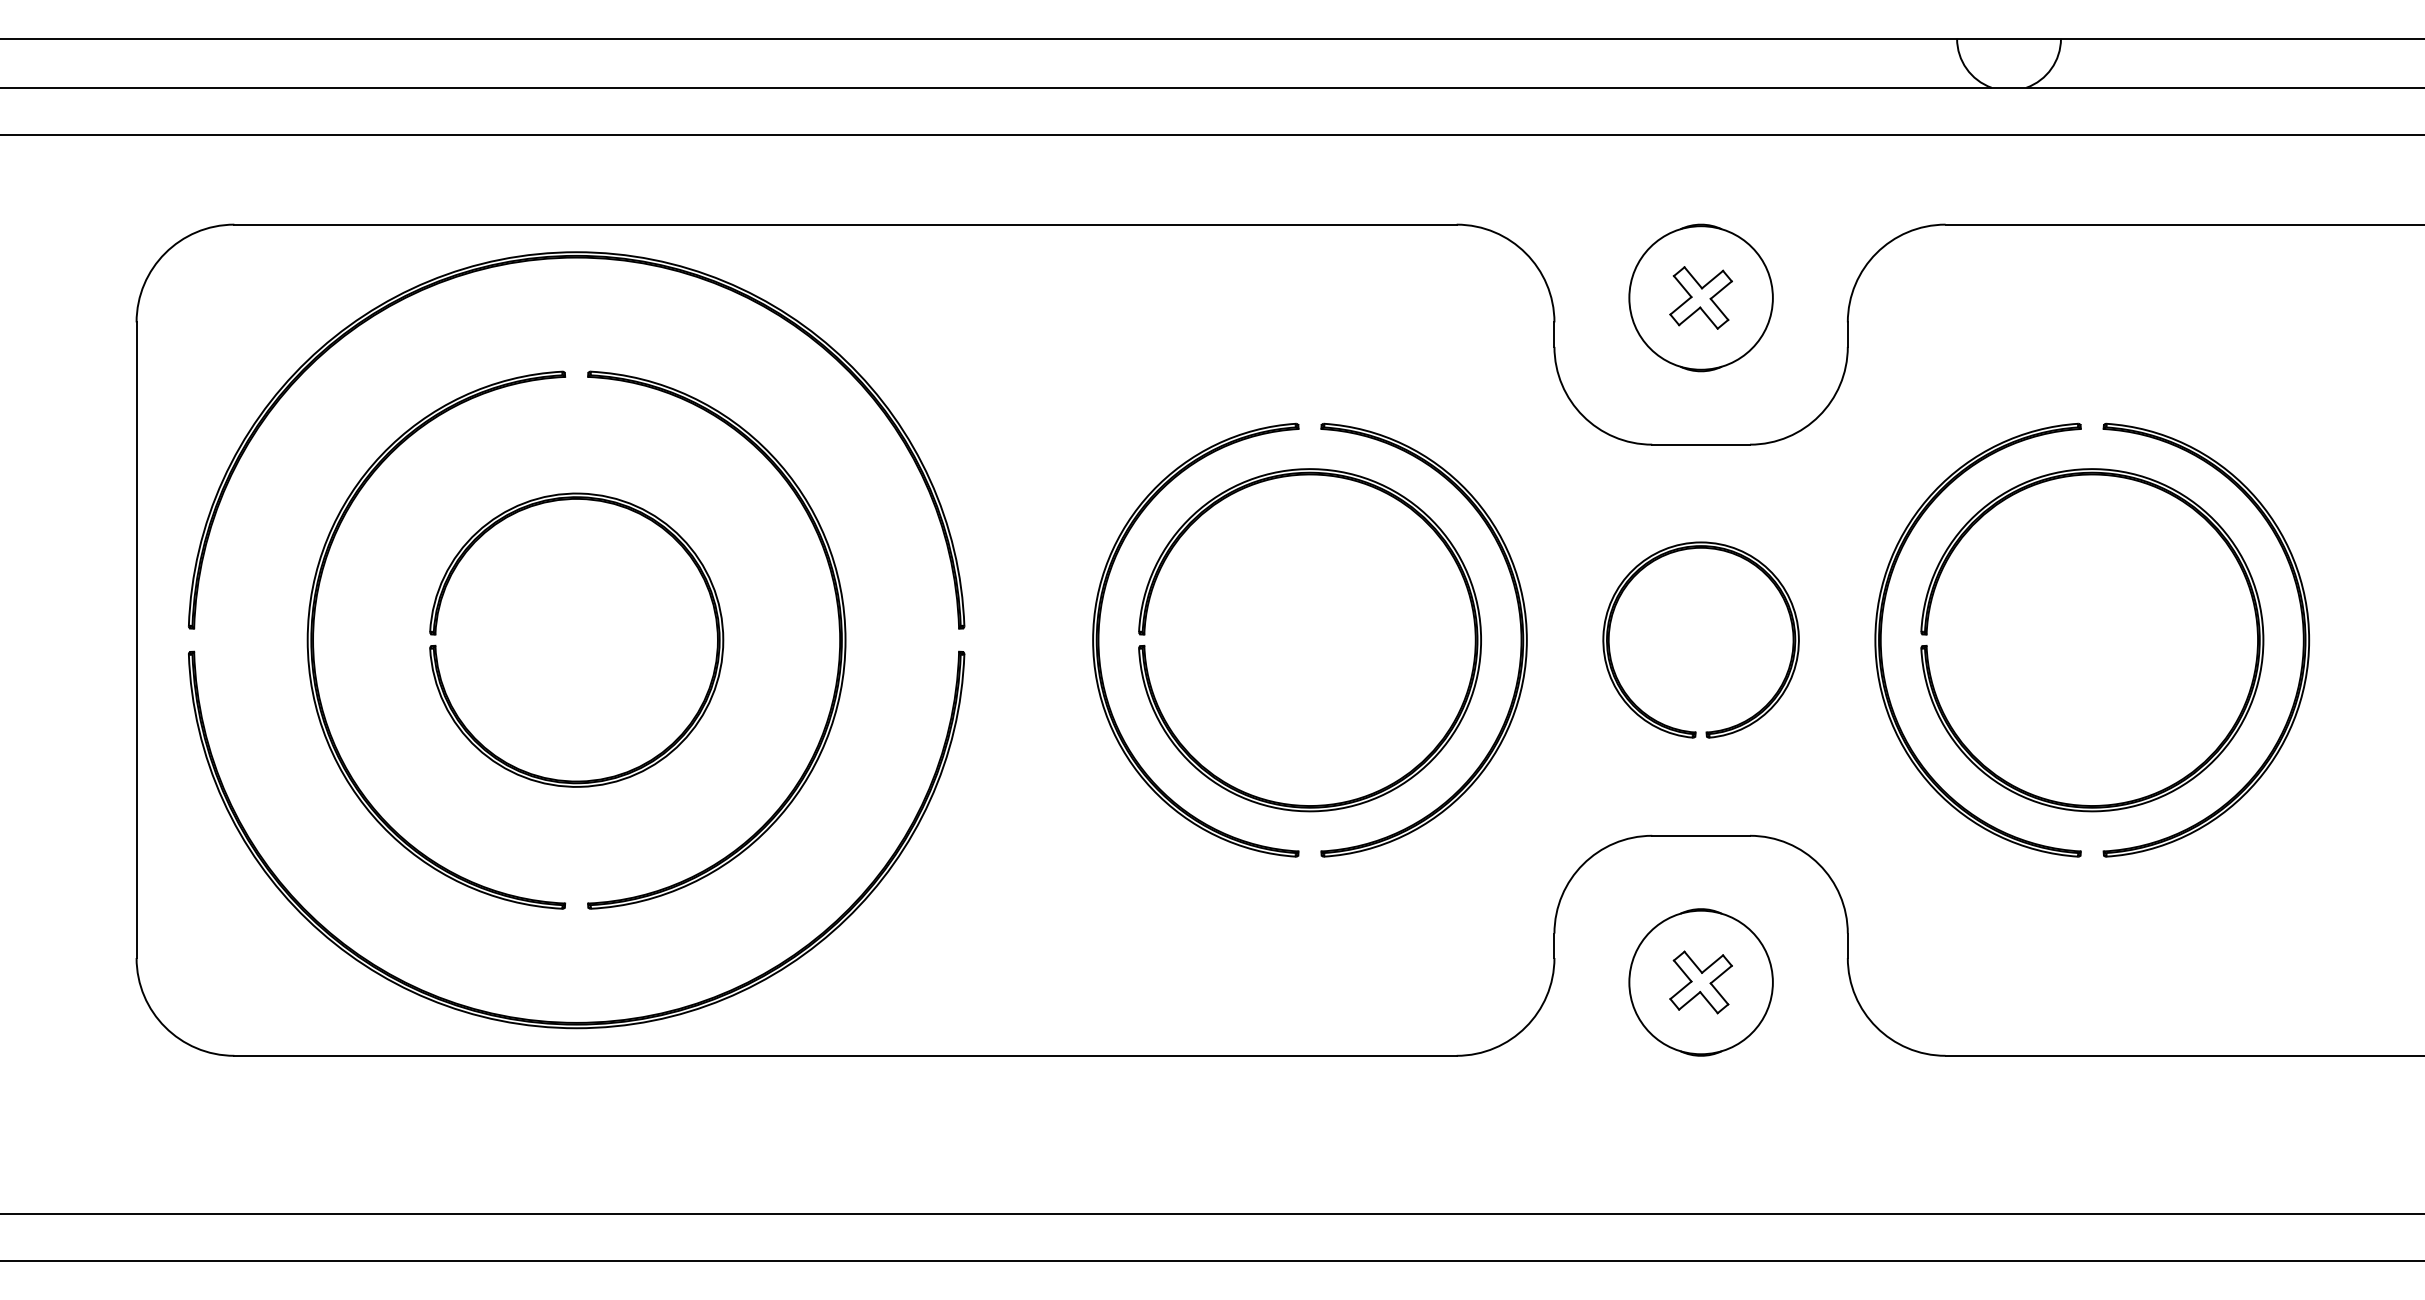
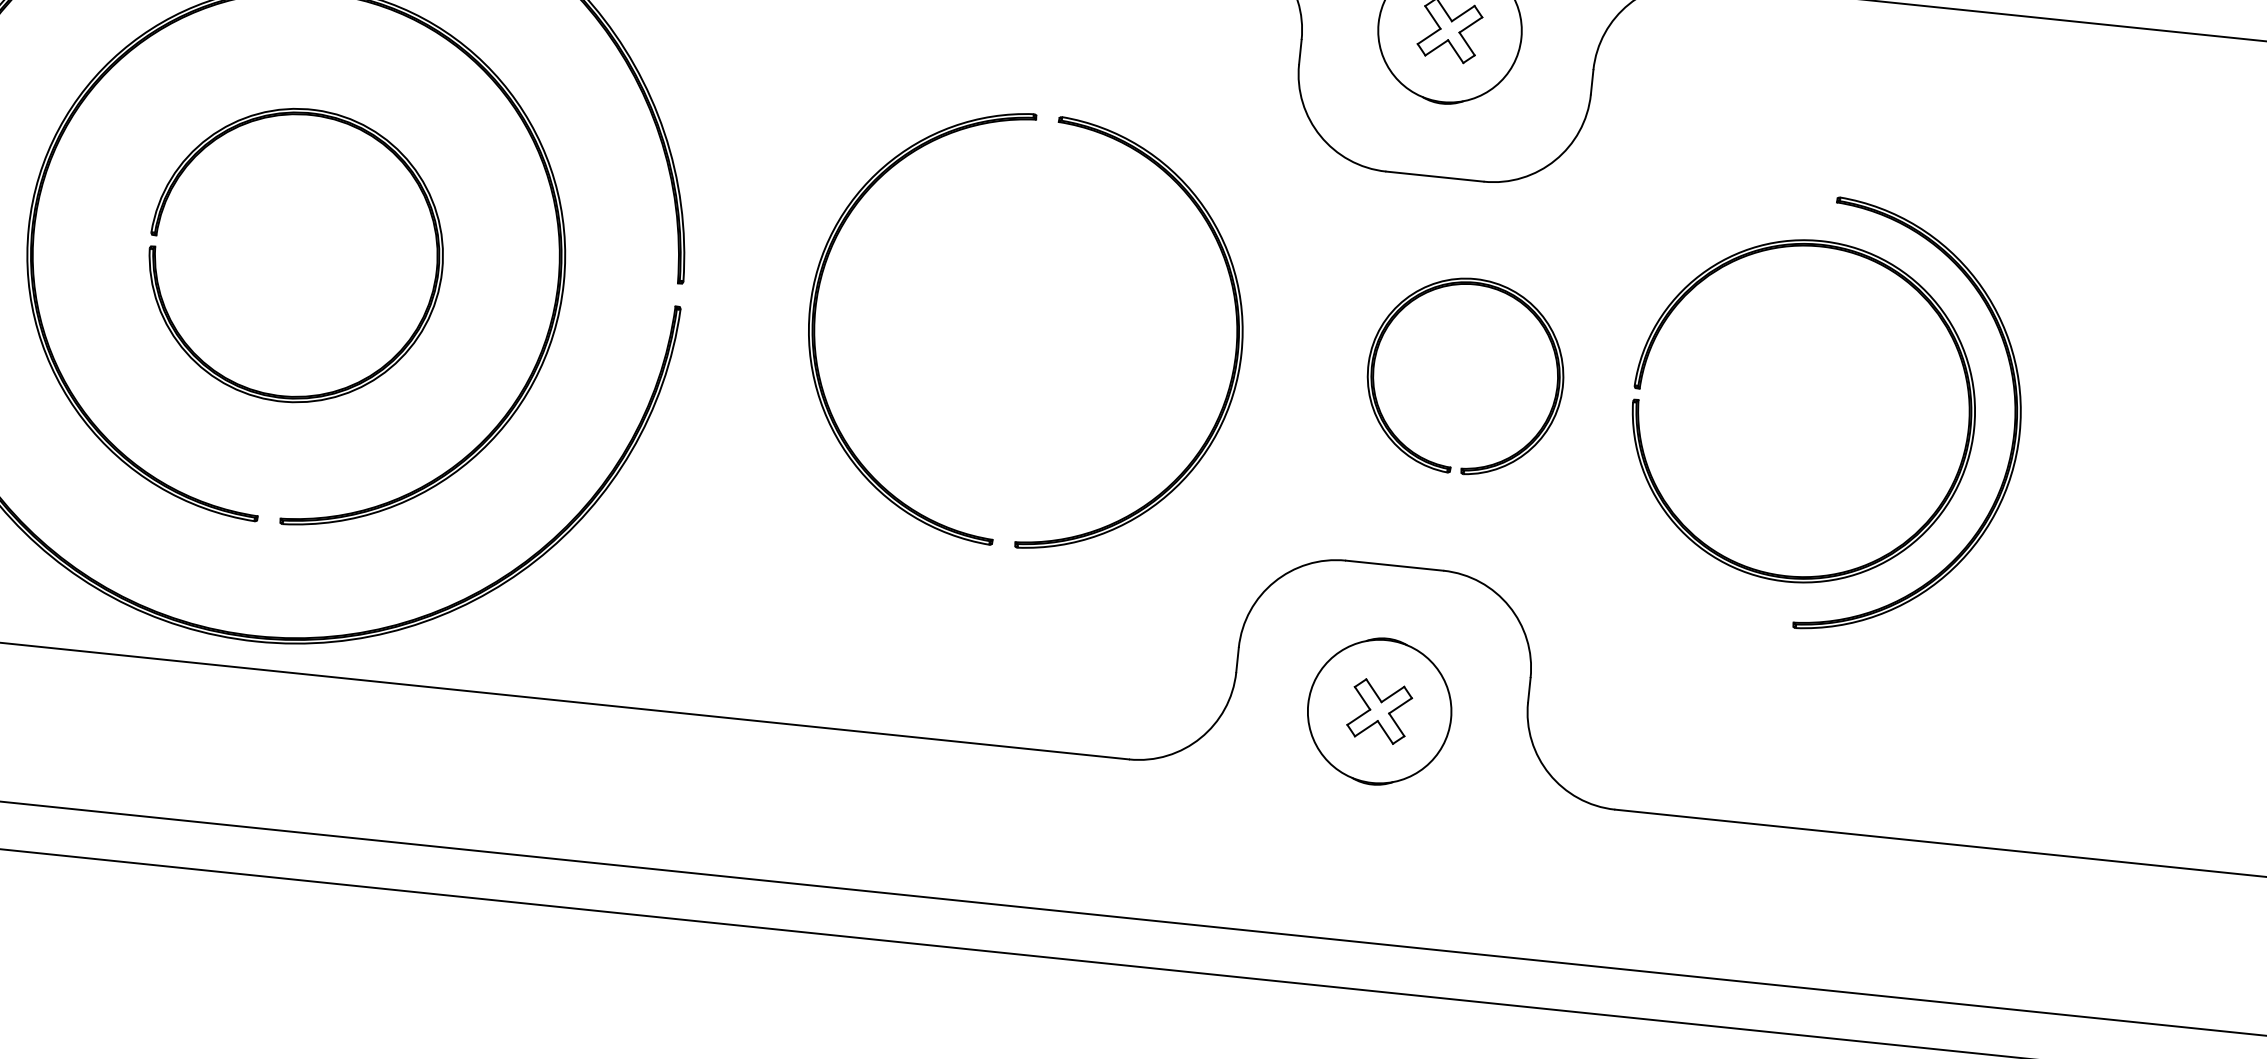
part: (1650, 564) -> (1422, 295), moved
part: (1882, 627) -> (1596, 377), removed
part: (1185, 747) -> (890, 424), removed

